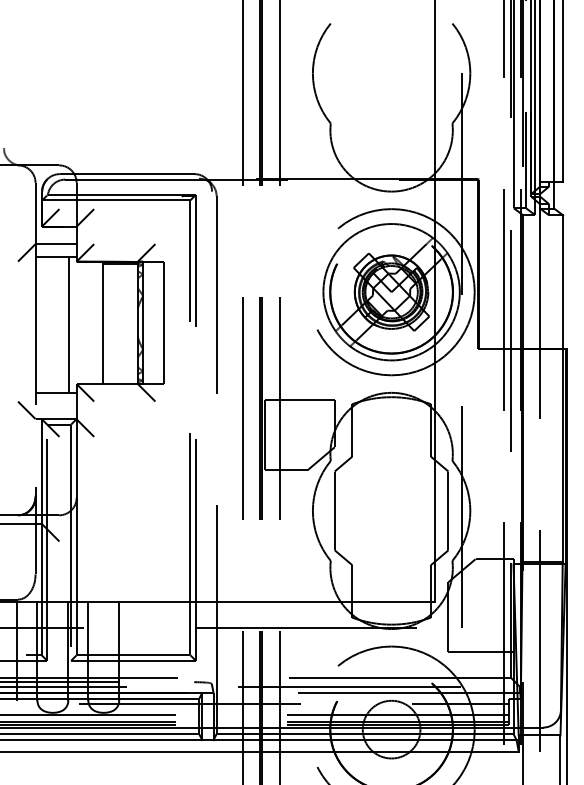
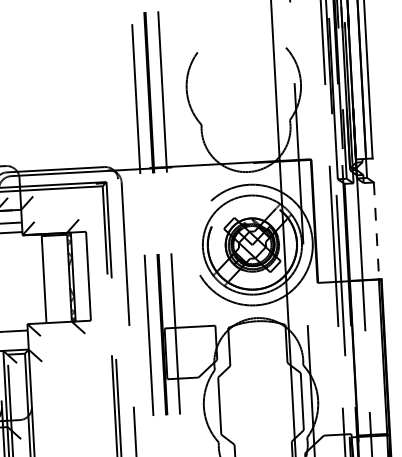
line: (563, 281) -> (376, 230), solid -> dashed
line: (69, 324) -> (19, 281), removed

